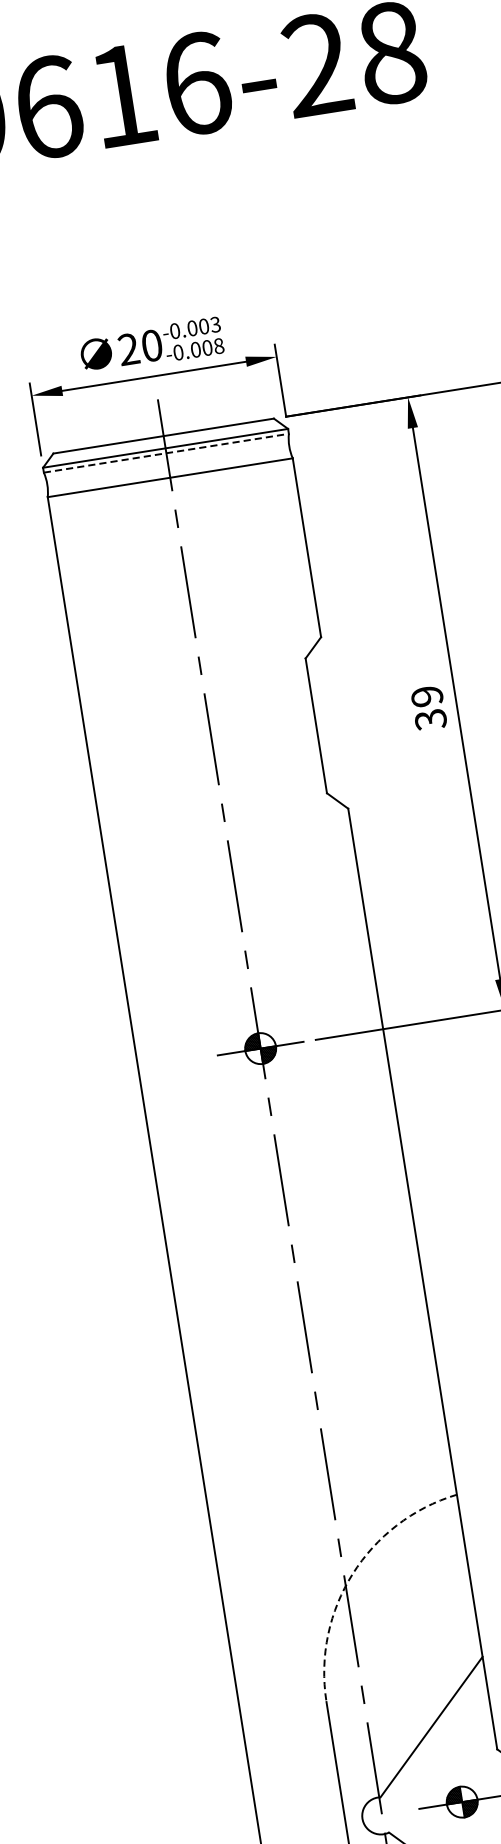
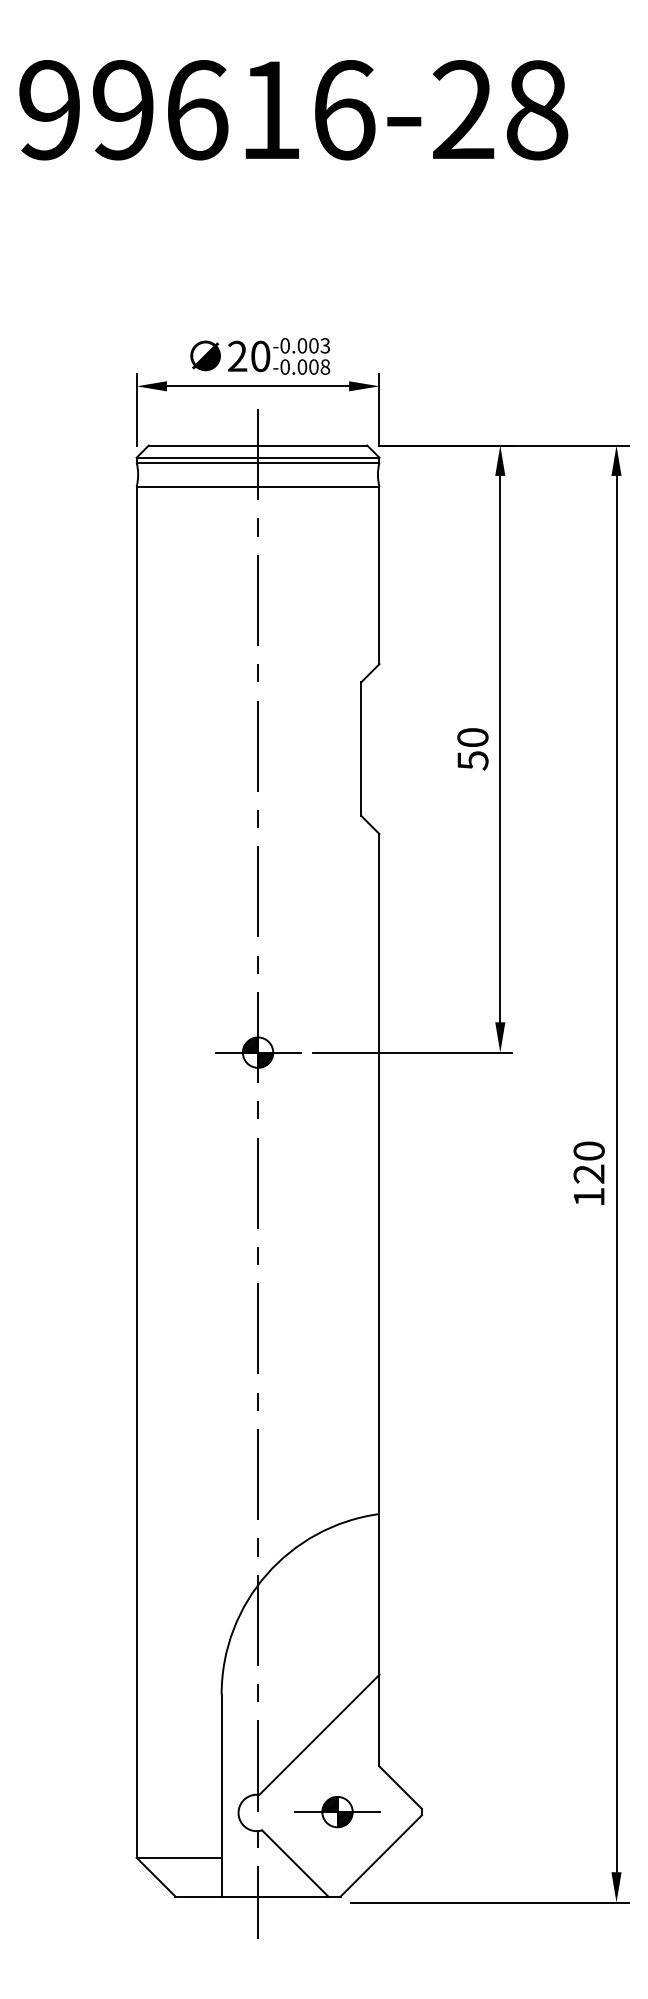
line: (166, 453) -> (258, 462), dashed -> solid
text: (428, 707) -> (472, 748), 39 -> 50
arc: (352, 1573) -> (266, 1574), dashed -> solid

